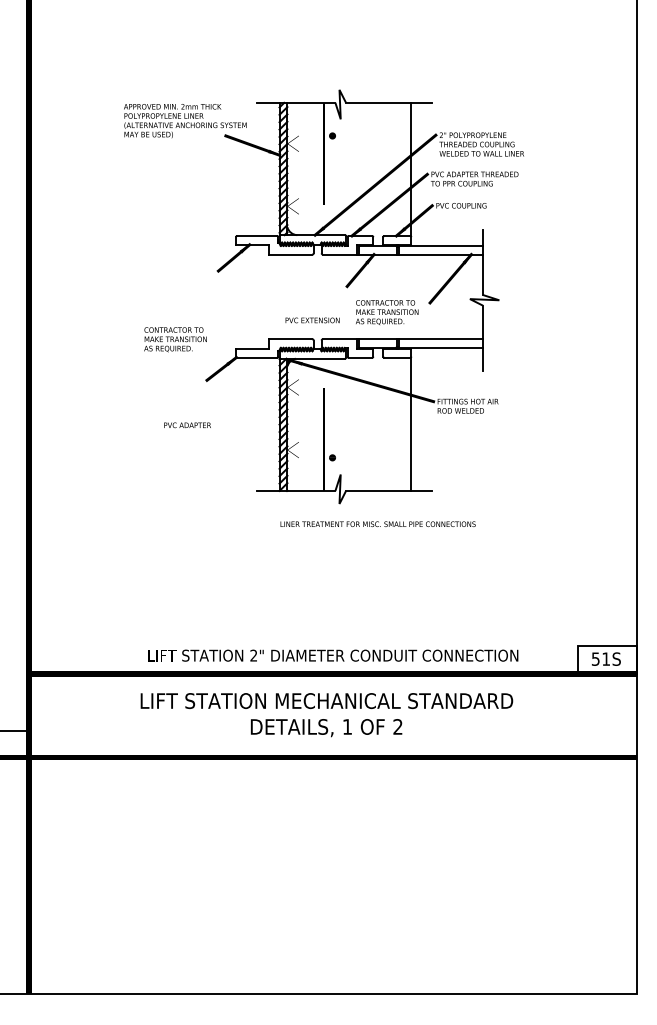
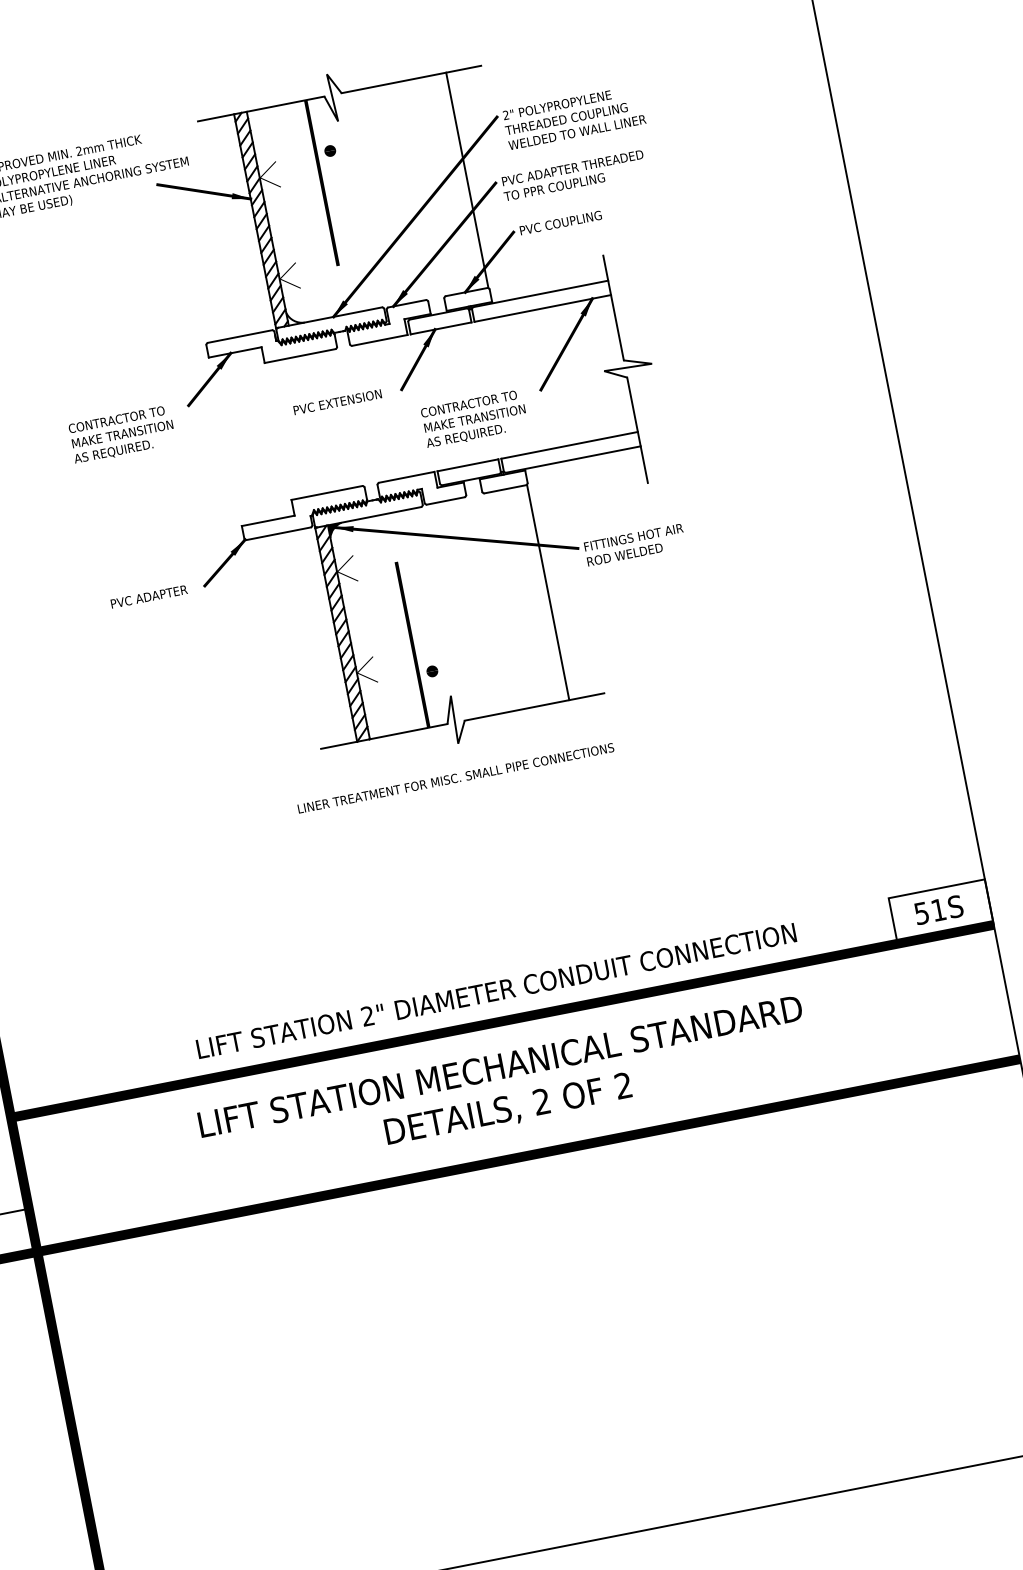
text: (312, 320) -> (337, 402), moved
text: (175, 339) -> (122, 434), moved
text: (187, 425) -> (149, 597), moved
text: (377, 523) -> (454, 777), moved
text: (346, 726) -> (540, 1101), 1 -> 2

